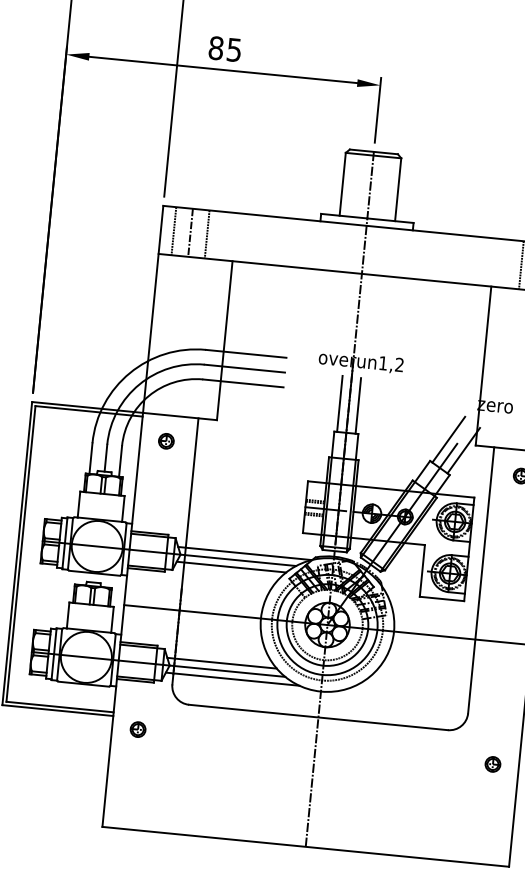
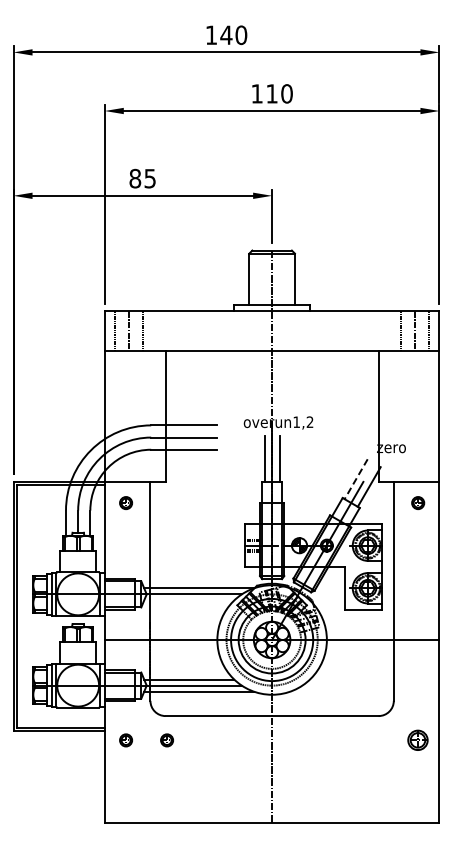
line: (447, 439) -> (355, 479), solid -> dashed
line: (231, 567) -> (189, 600), removed
part: (187, 734) -> (166, 740), added
part: (493, 764) -> (418, 740), size x1.6

